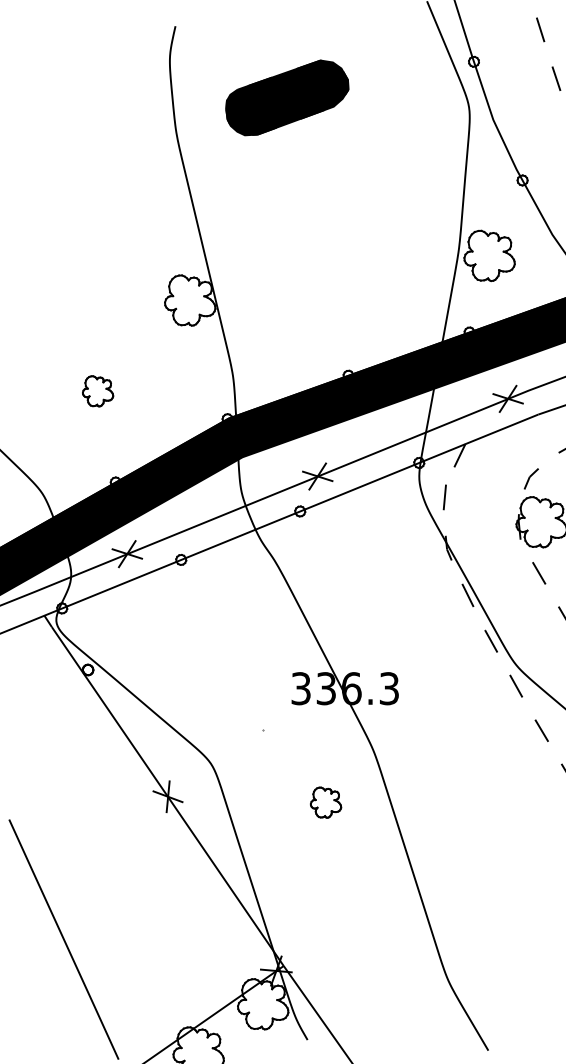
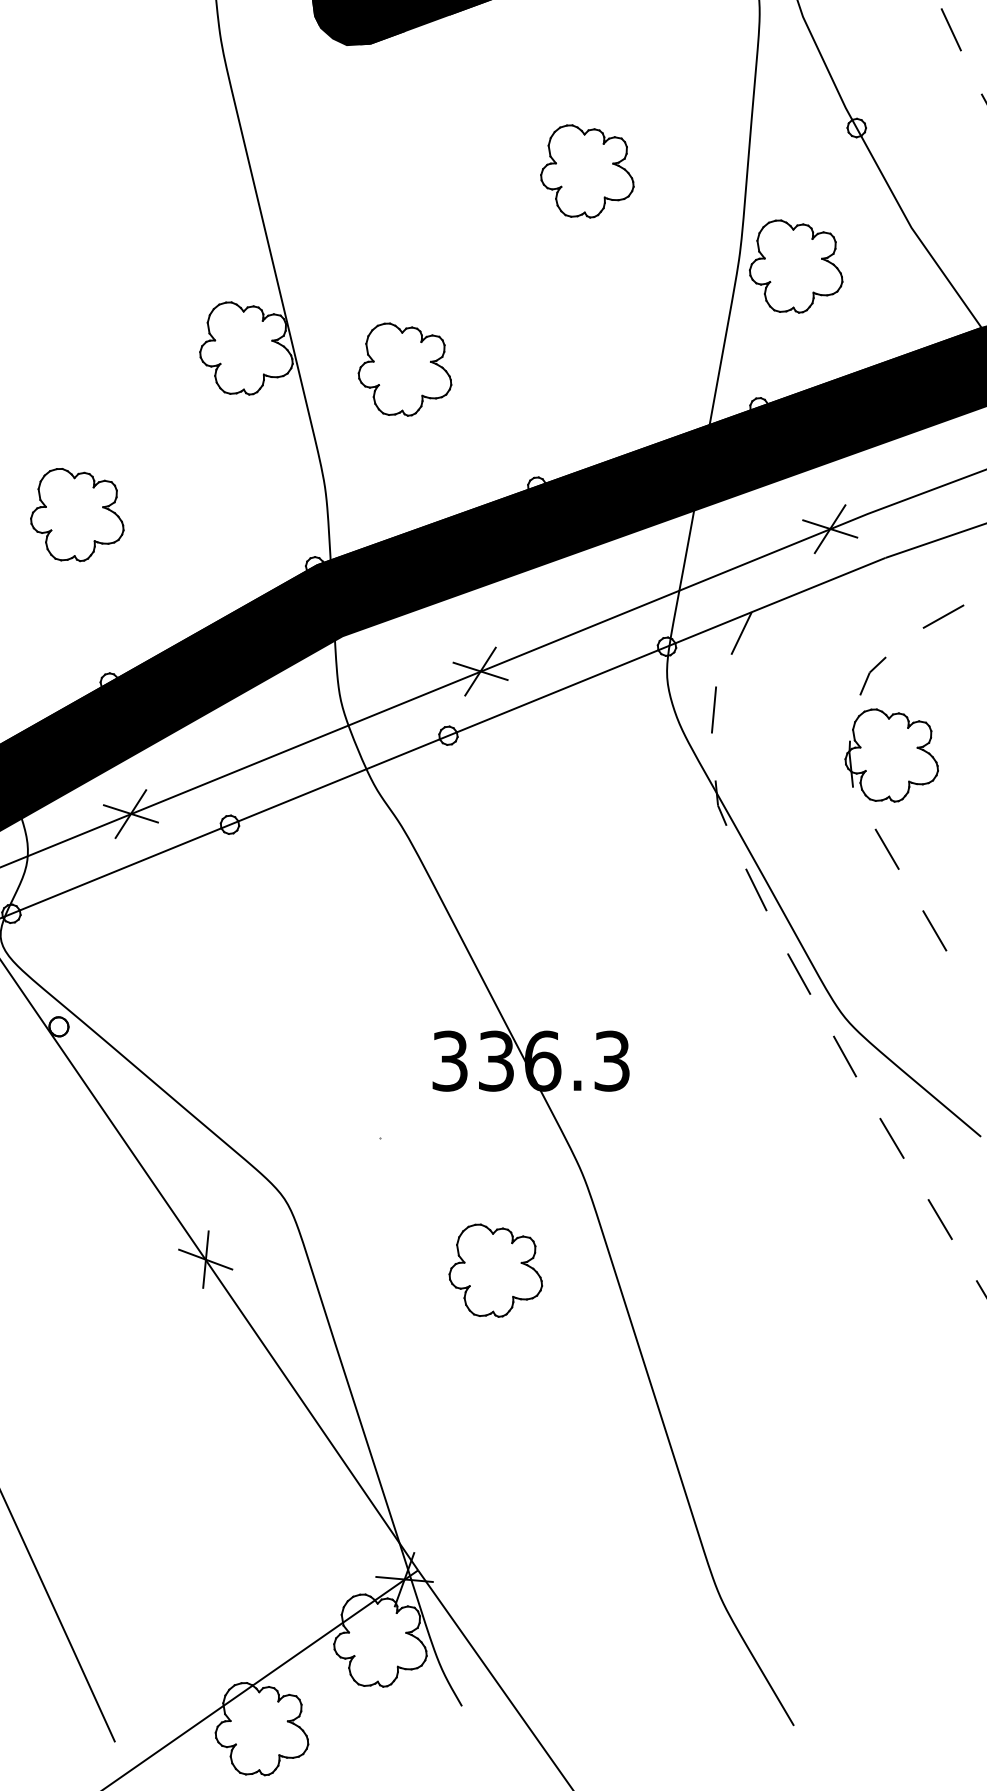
part: (375, 204) -> (586, 172), added
part: (276, 312) -> (404, 370), added
part: (97, 391) -> (76, 515), size x1.67
part: (325, 802) -> (494, 1270), size x1.67

